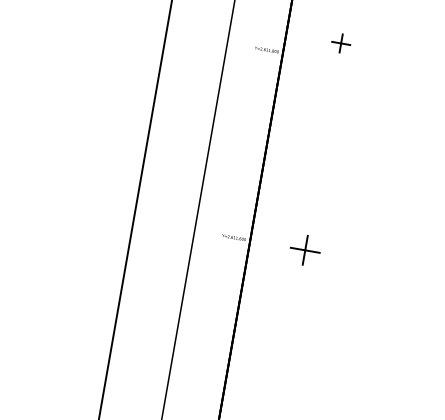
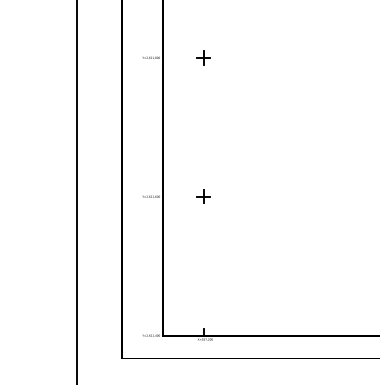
part: (340, 42) -> (203, 57), moved
part: (304, 249) -> (203, 196), size x0.62

